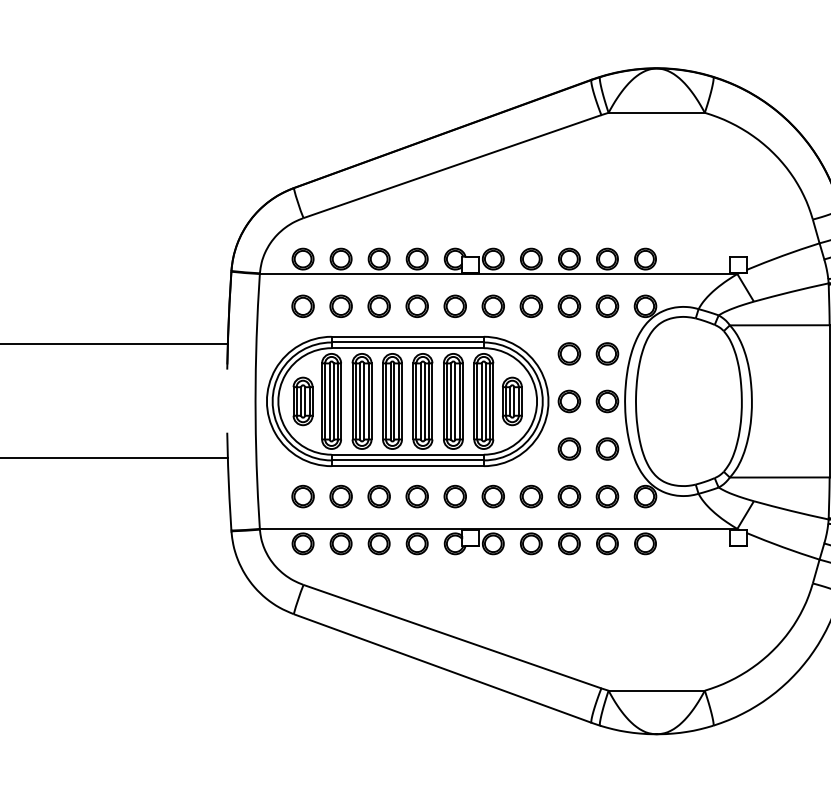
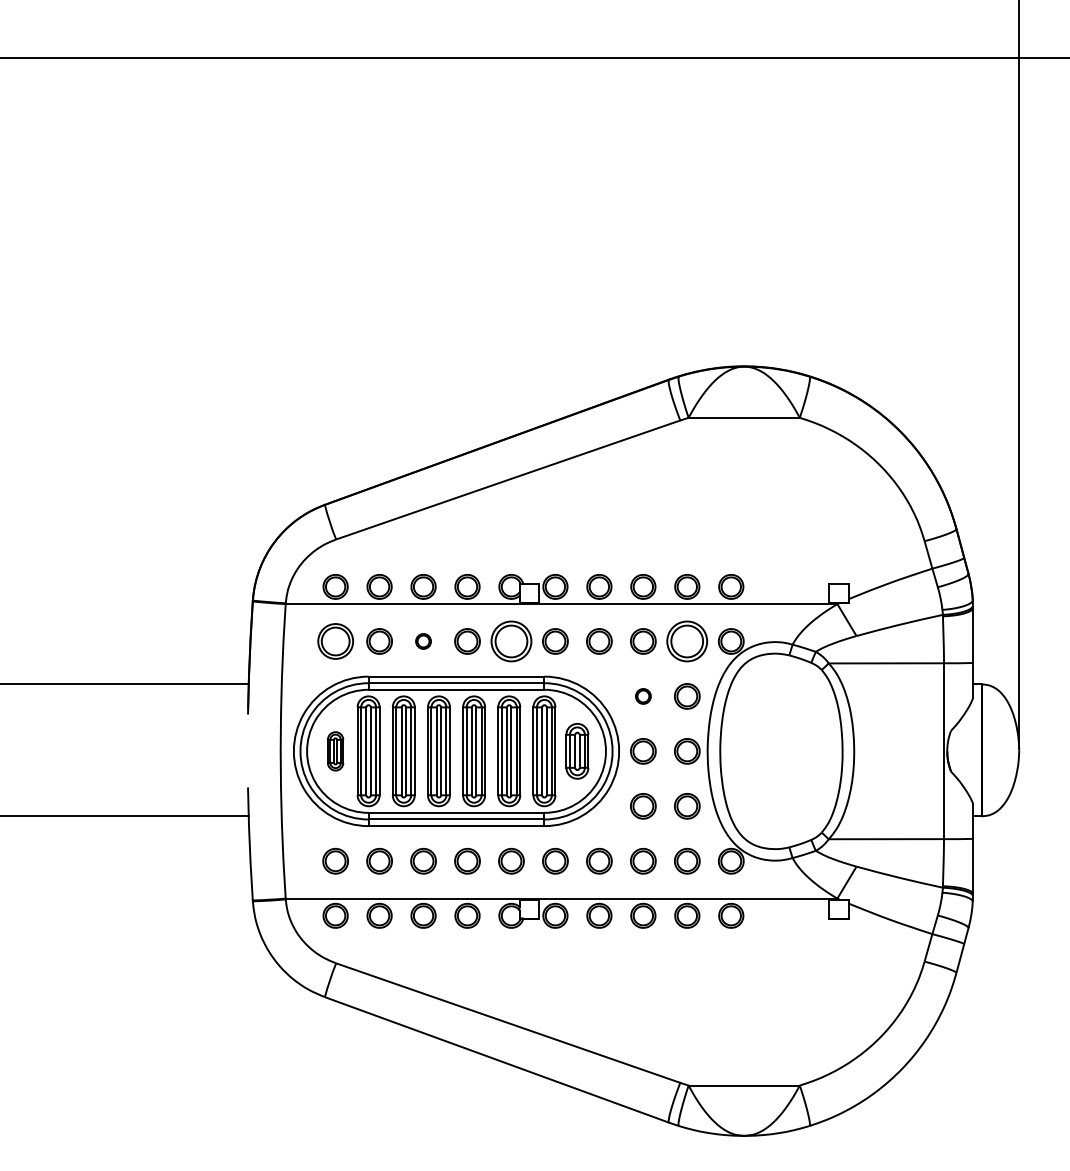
part: (302, 306) -> (335, 641), size x1.4
part: (379, 306) -> (423, 641), size x0.6
part: (455, 306) -> (511, 641), size x1.6
part: (607, 306) -> (687, 641), size x1.6
part: (569, 353) -> (643, 696), size x0.6
part: (302, 401) -> (335, 751), size x0.7

